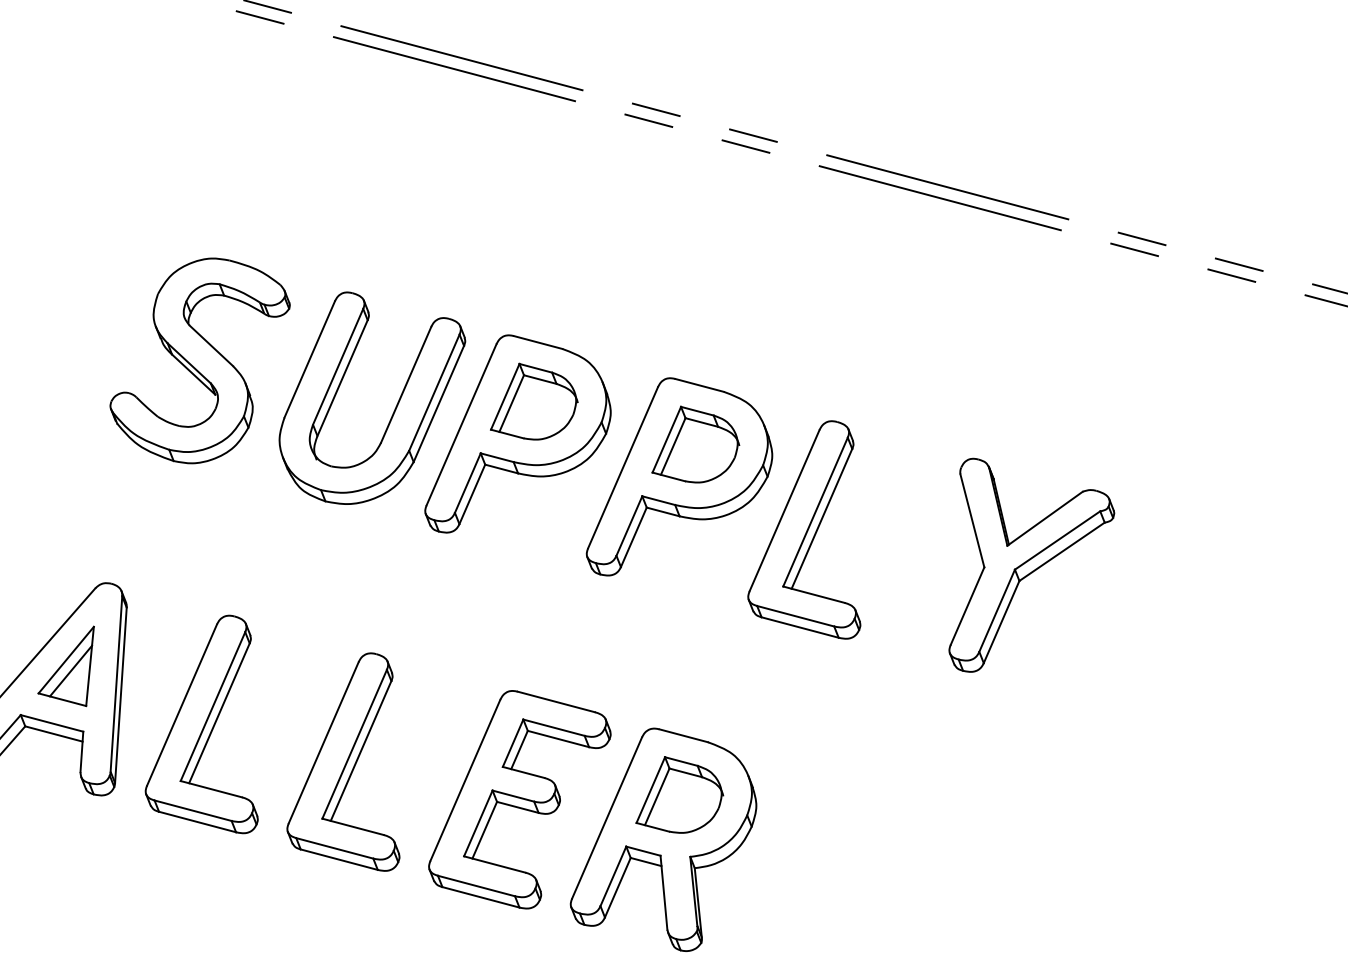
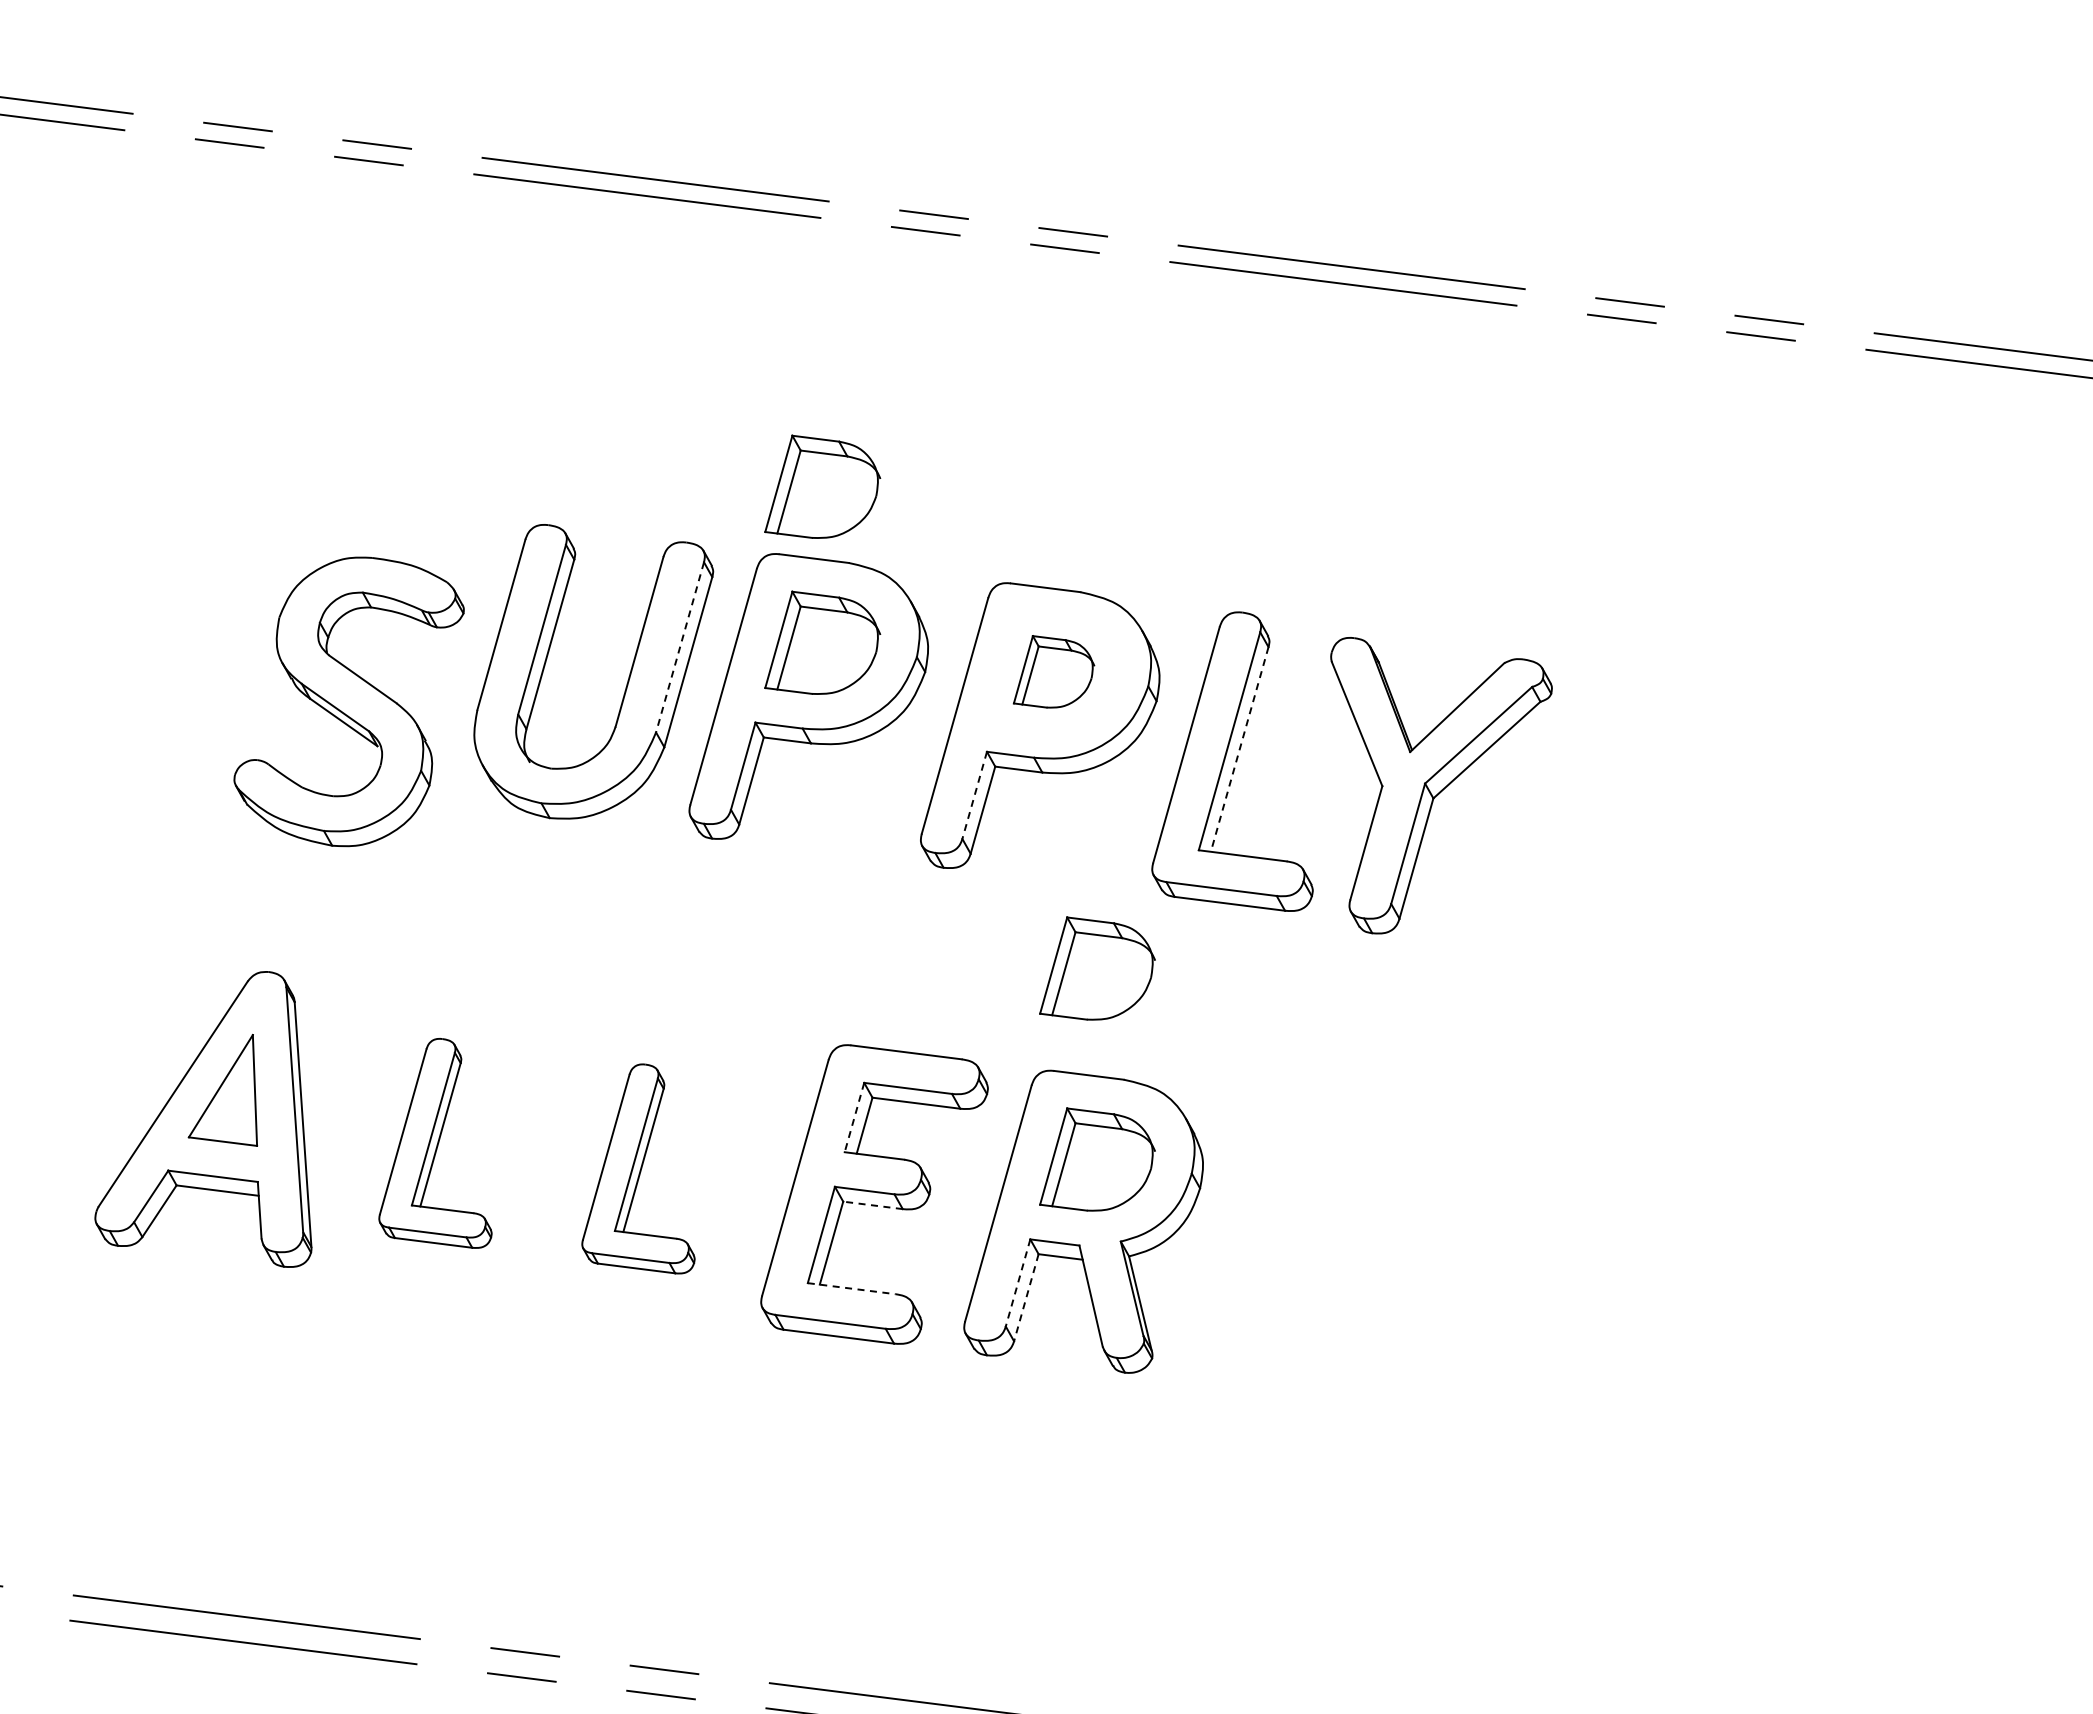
part: (550, 292) -> (822, 486), added
part: (199, 360) -> (348, 701), moved
line: (433, 392) -> (679, 647), solid -> dashed
part: (697, 445) -> (1053, 671), size x0.7
line: (821, 518) -> (1239, 749), solid -> dashed
line: (629, 526) -> (974, 795), solid -> dashed
part: (1026, 572) -> (1441, 785), moved
part: (699, 660) -> (1097, 968), added
line: (70, 671) -> (229, 1100), removed
part: (213, 721) -> (435, 1143), size x0.7
line: (513, 743) -> (854, 1118), solid -> dashed
part: (354, 758) -> (638, 1168), size x0.7
line: (517, 807) -> (872, 1205), solid -> dashed
line: (495, 864) -> (852, 1288), solid -> dashed
line: (612, 876) -> (1017, 1283), solid -> dashed
line: (617, 888) -> (1026, 1298), solid -> dashed

